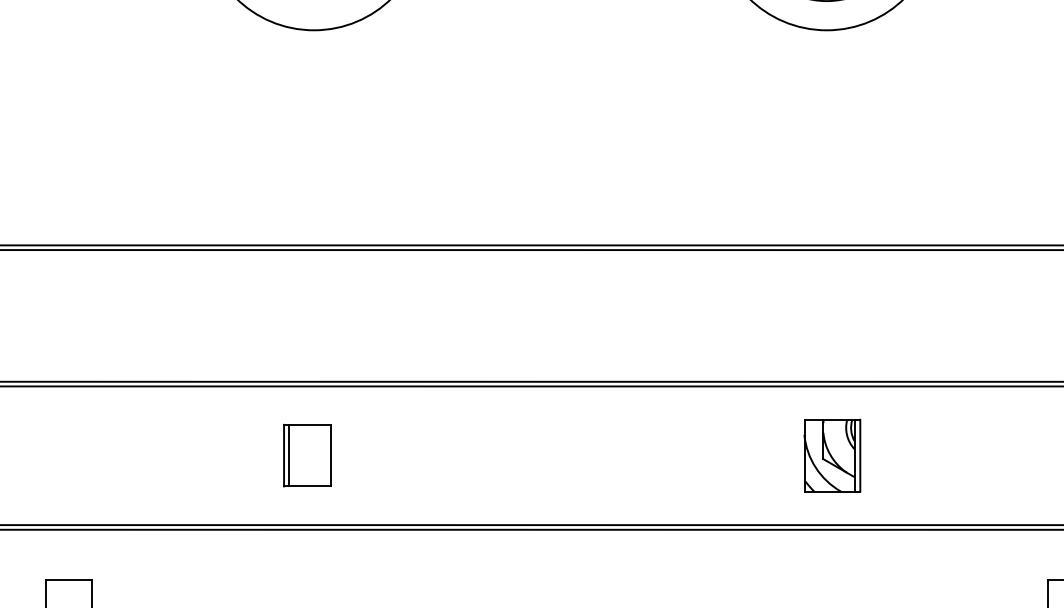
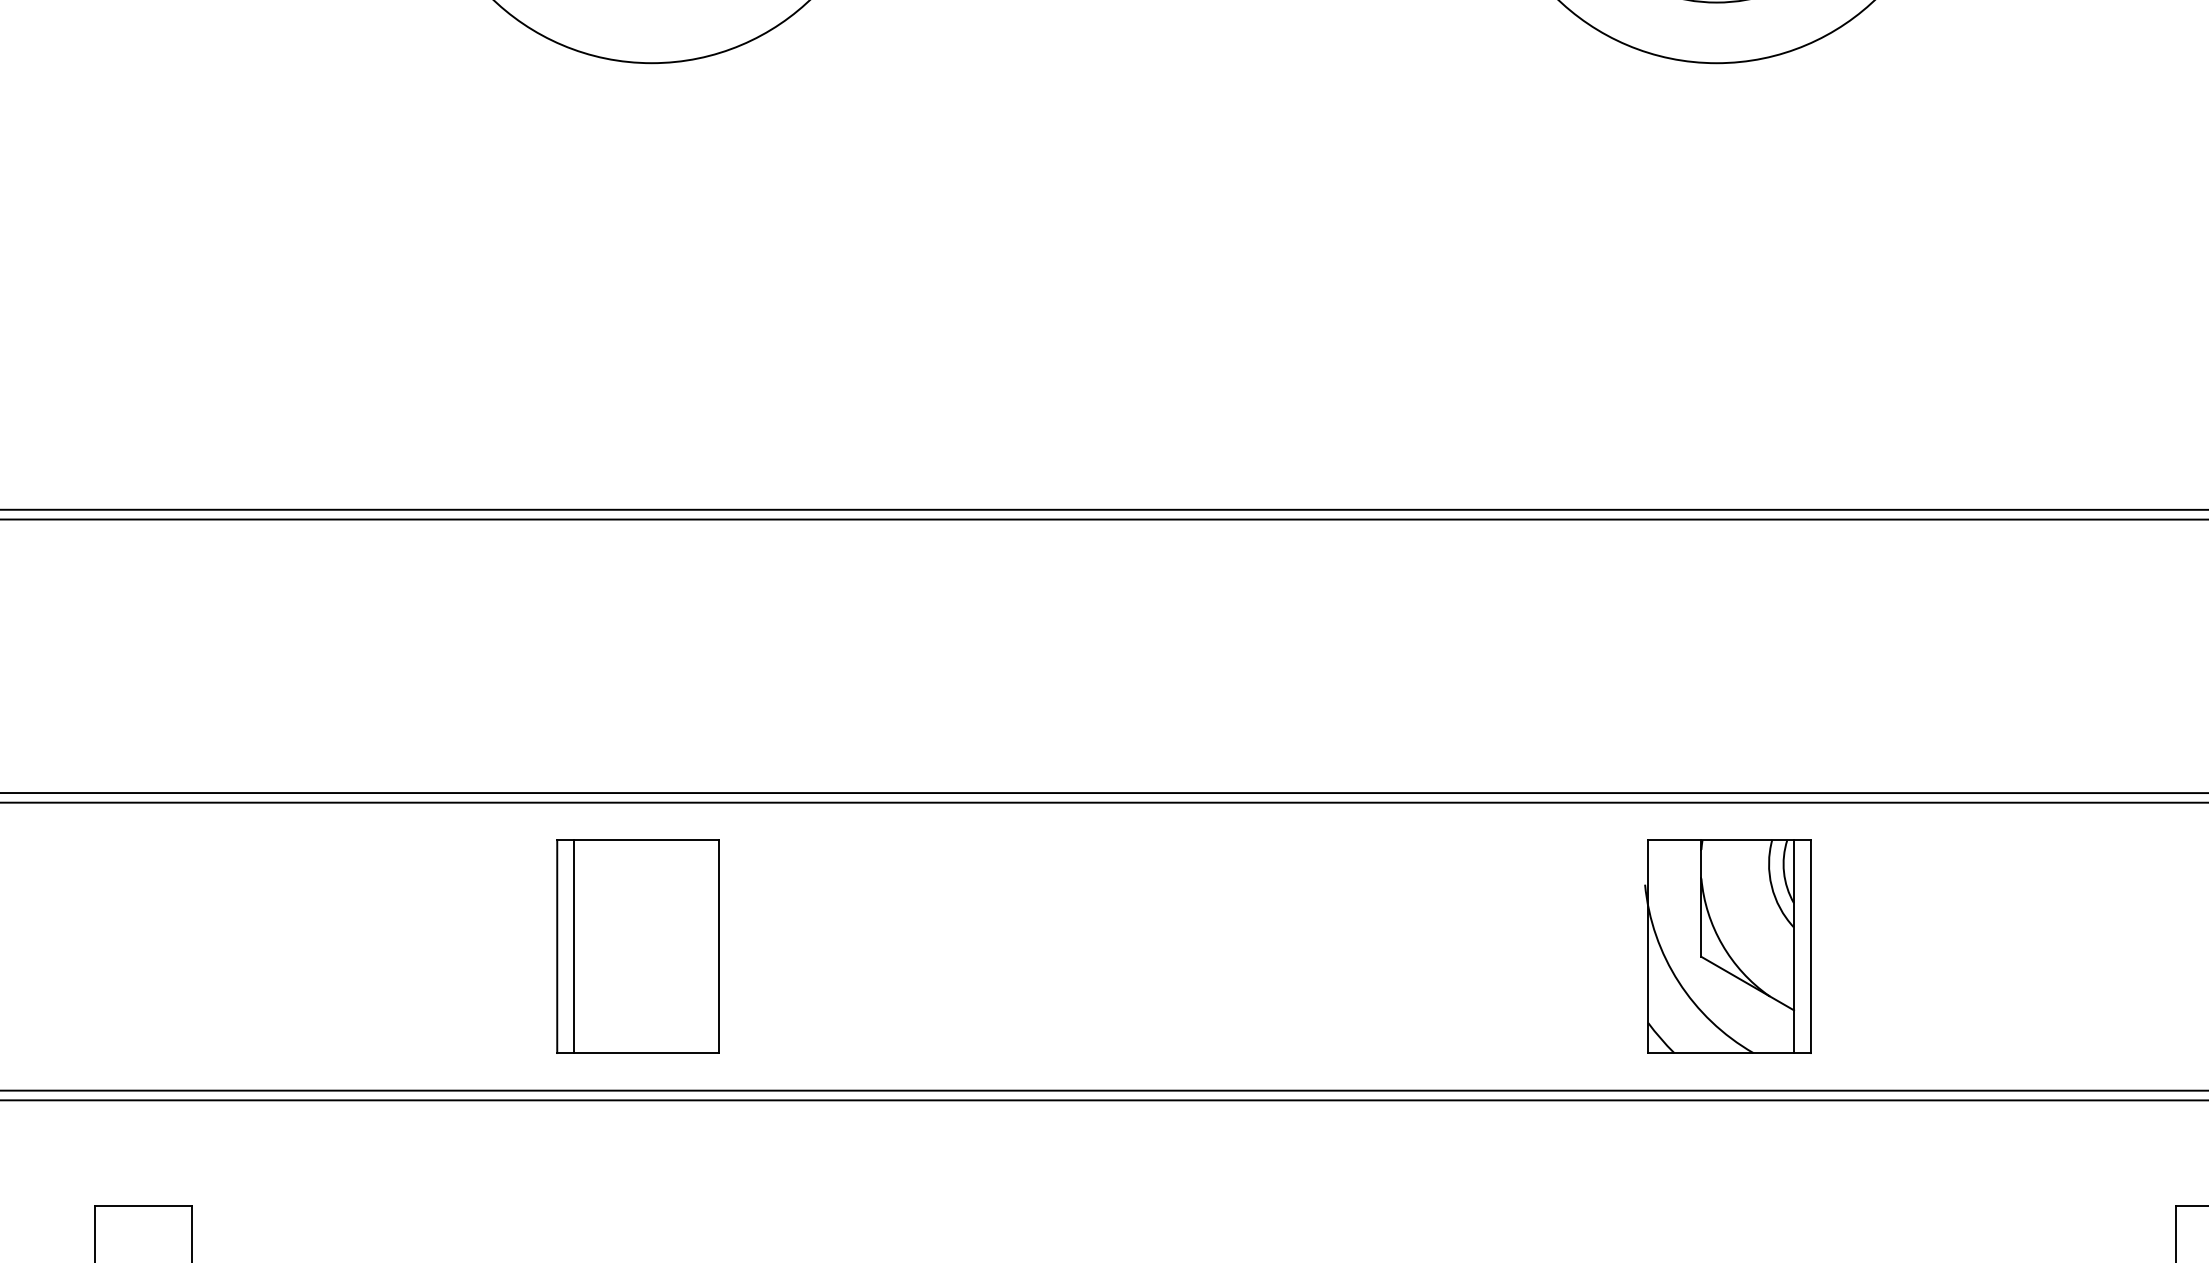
part: (307, 455) -> (638, 946), size x1.67
part: (832, 455) -> (1728, 946), size x1.43

